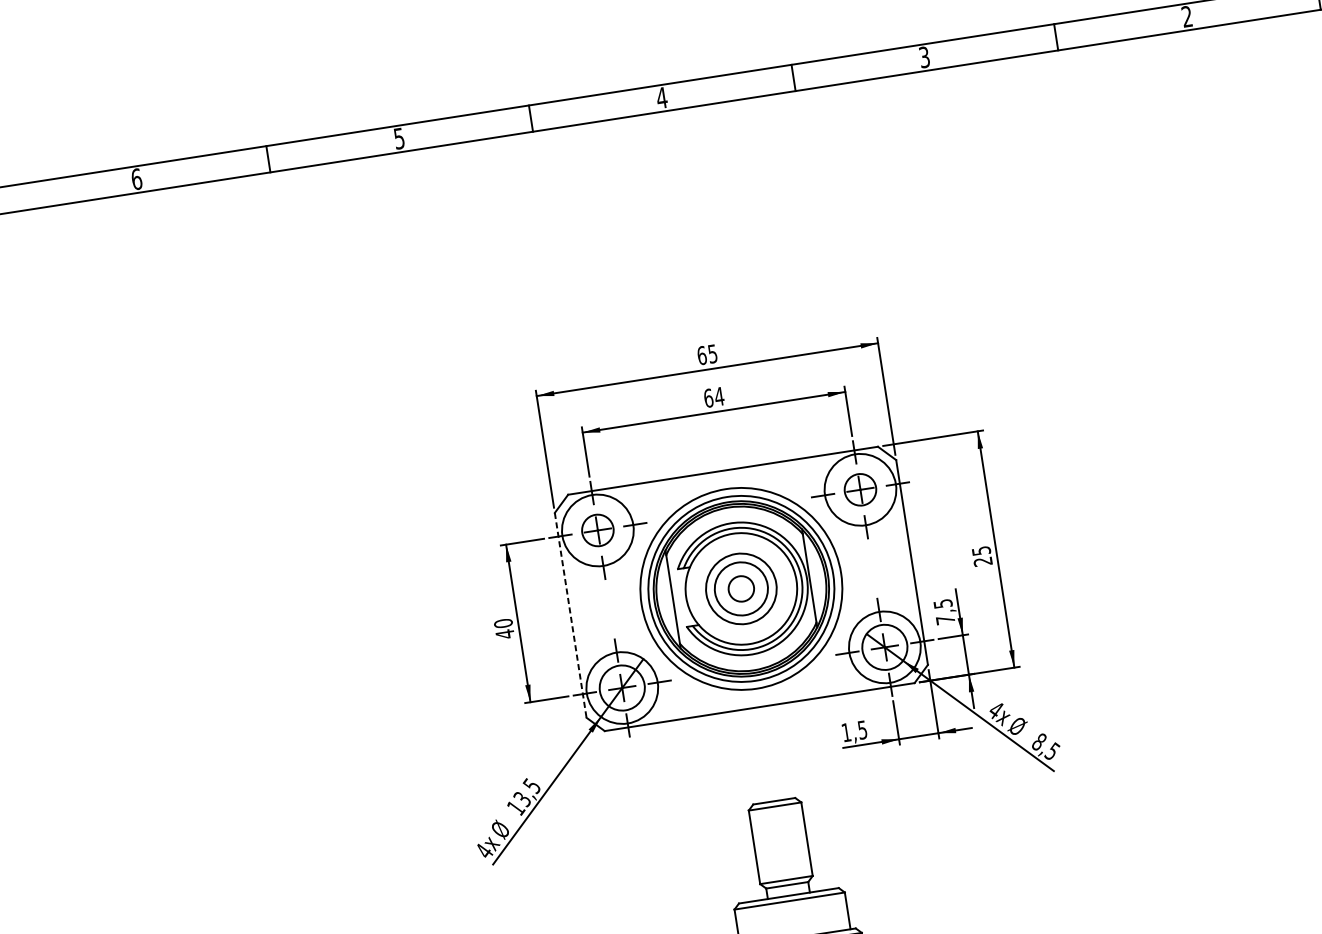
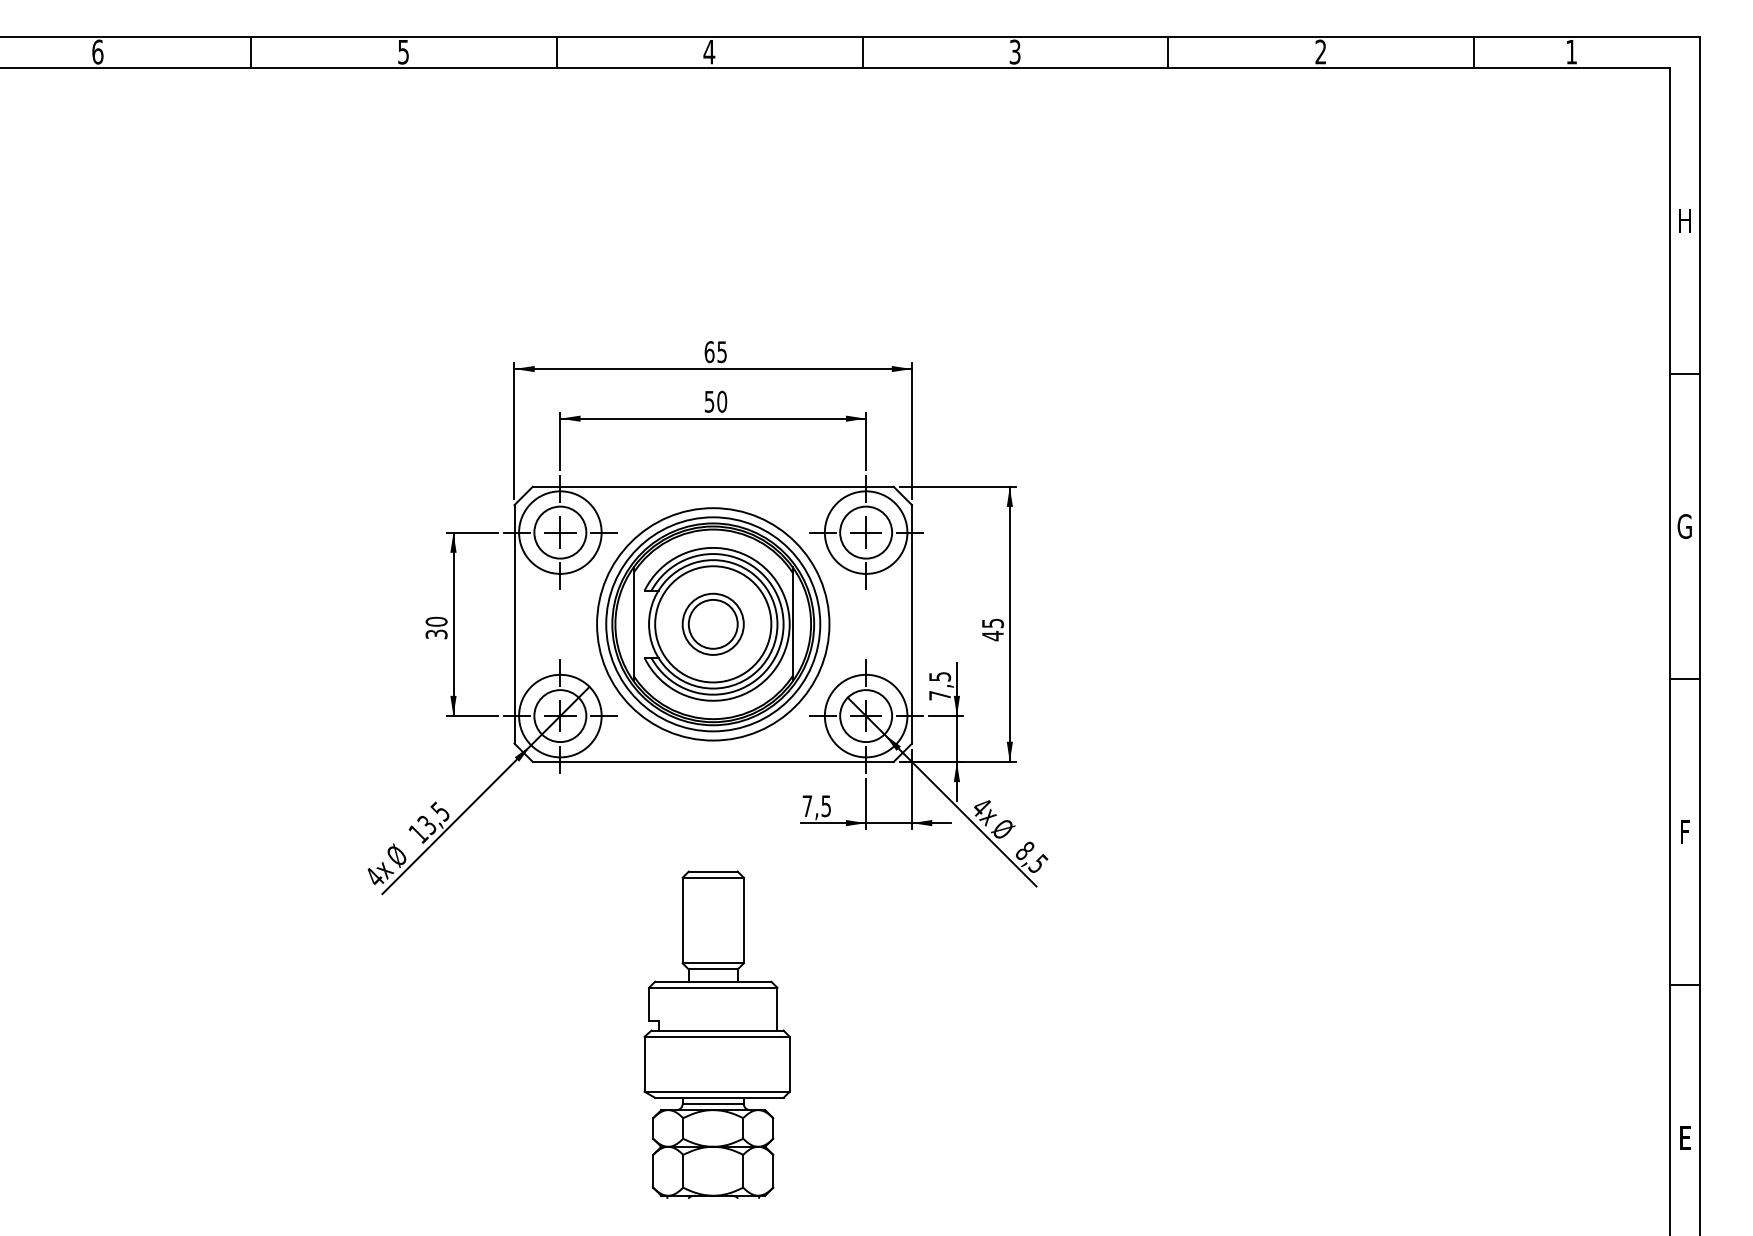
text: (713, 397) -> (715, 401), 64 -> 50
circle: (860, 489) -> (866, 532), size x1.43
circle: (597, 530) -> (560, 532), size x1.43
text: (982, 561) -> (992, 635), 25 -> 45
circle: (740, 588) -> (712, 623), size x1.67
circle: (741, 589) -> (713, 624), size x1.43
line: (570, 615) -> (514, 624), dashed -> solid
text: (505, 634) -> (436, 634), 40 -> 30
text: (845, 732) -> (806, 805), 1,5 -> 7,5

